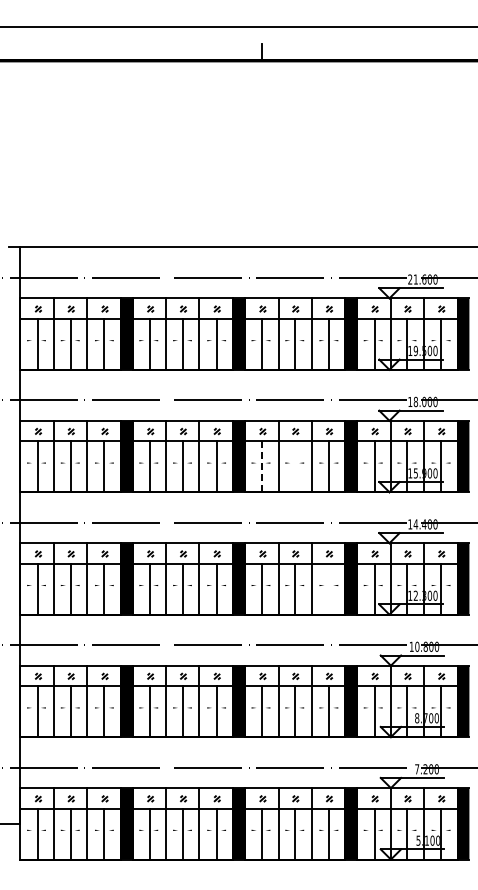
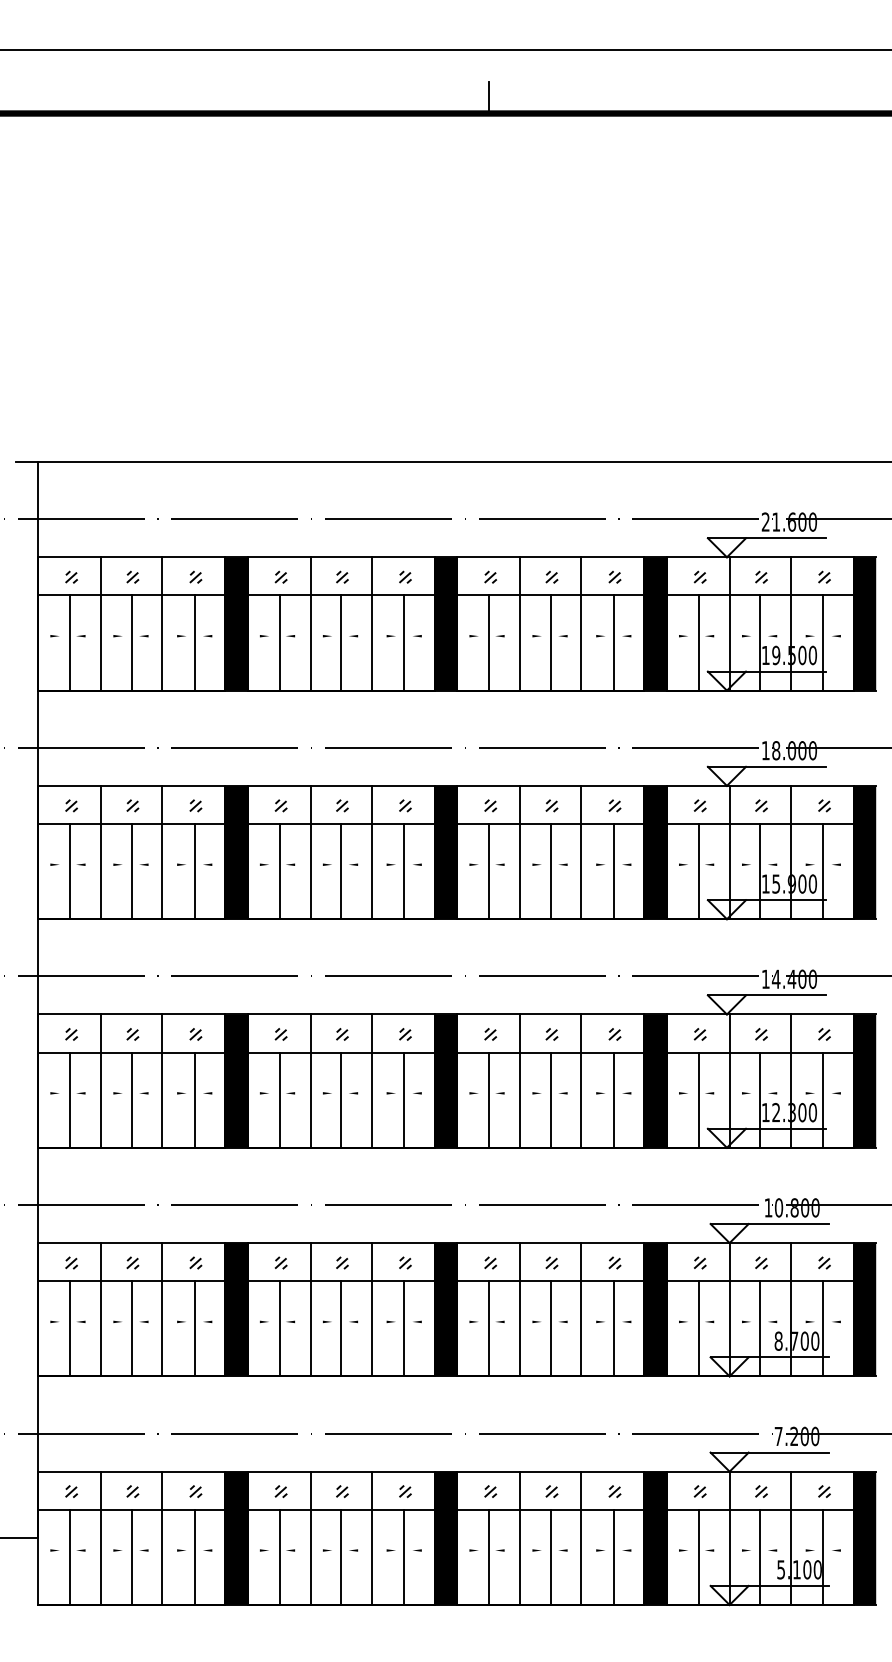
line: (262, 466) -> (489, 871), dashed -> solid
line: (295, 466) -> (551, 871), added
line: (328, 588) -> (613, 1098), added

